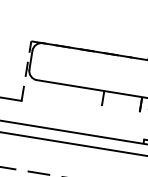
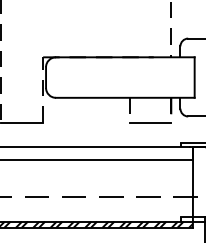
line: (119, 116) -> (150, 122), added

